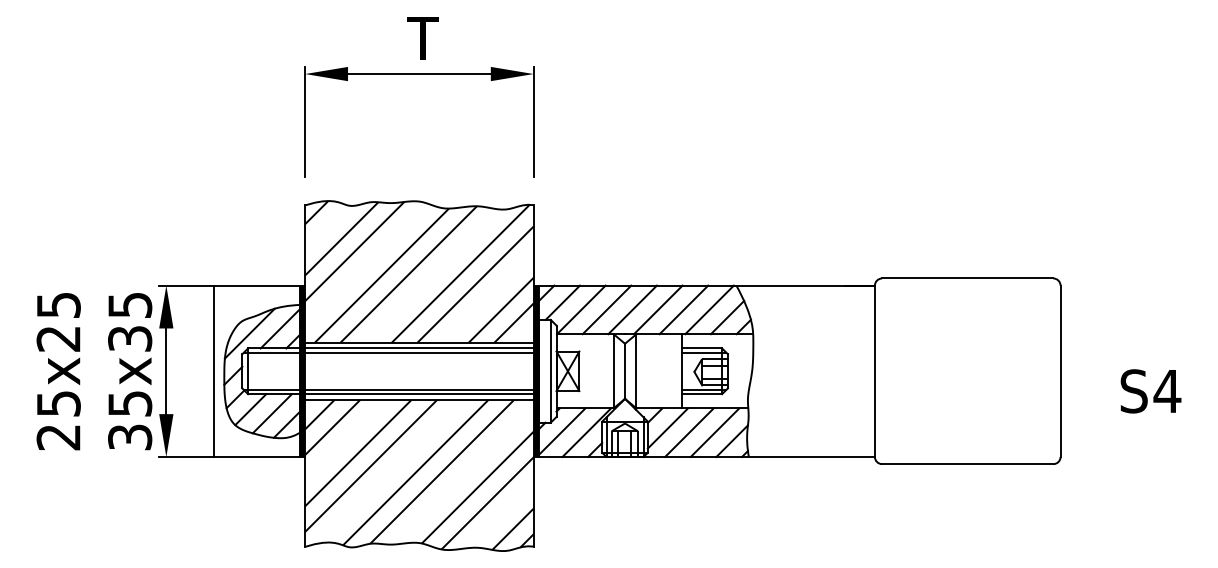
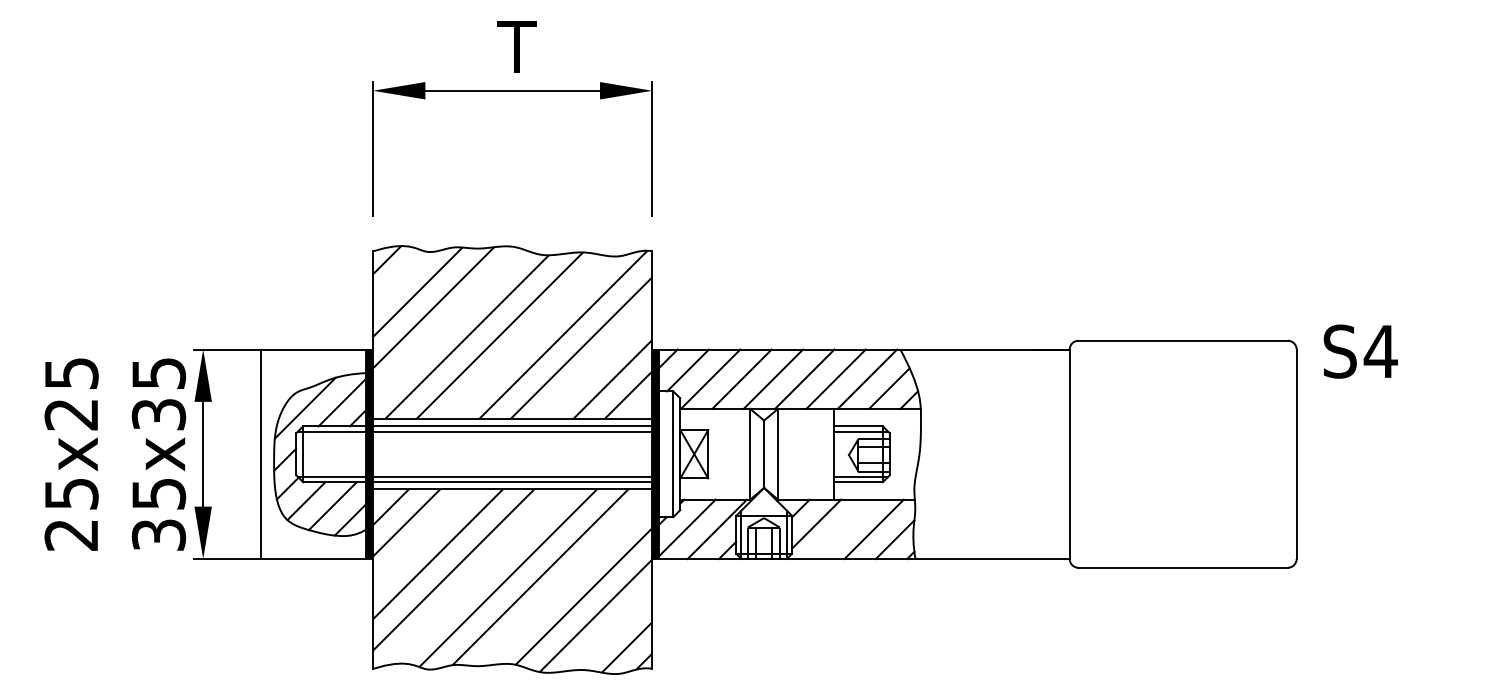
text: (1150, 391) -> (1360, 351), moved
line: (689, 432) -> (842, 529), removed

